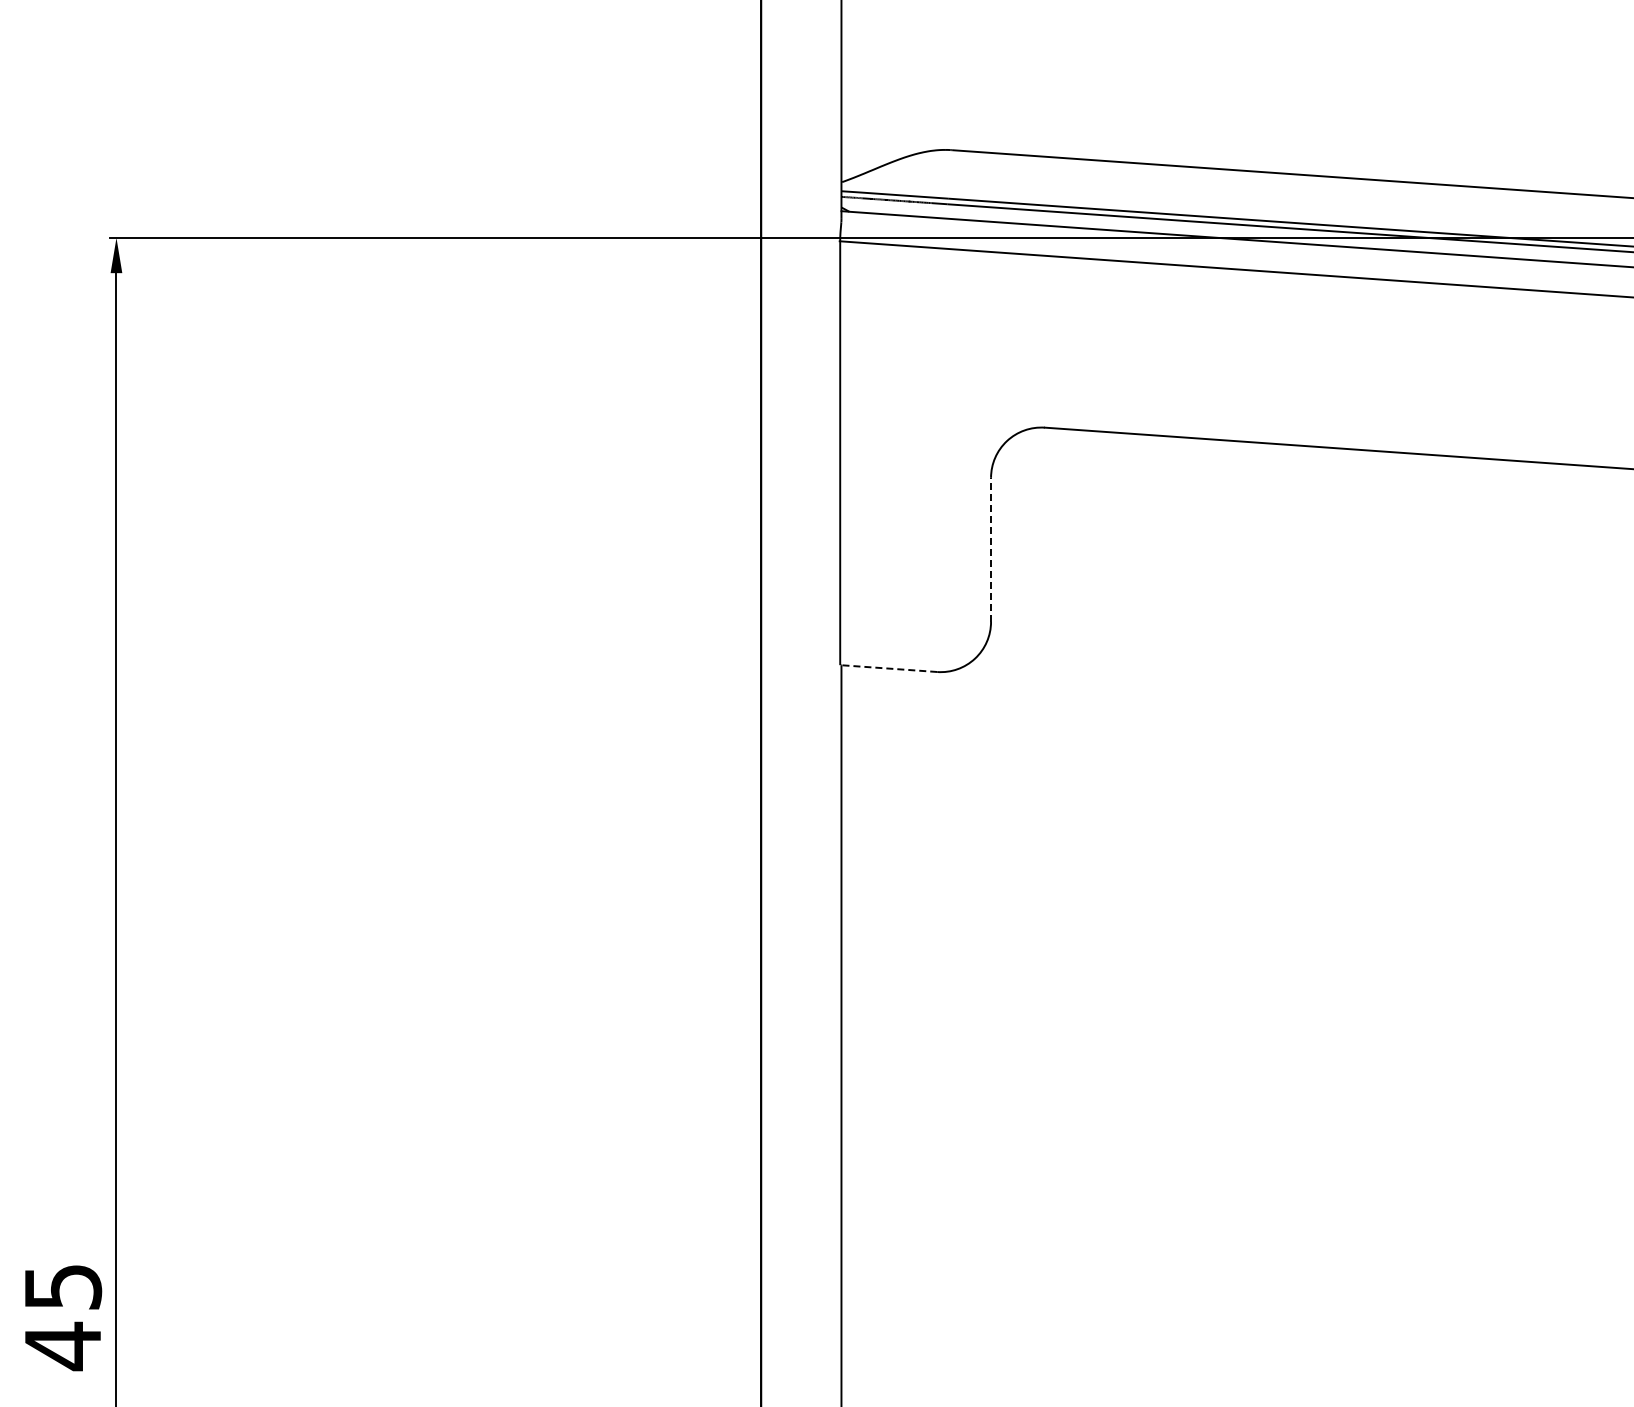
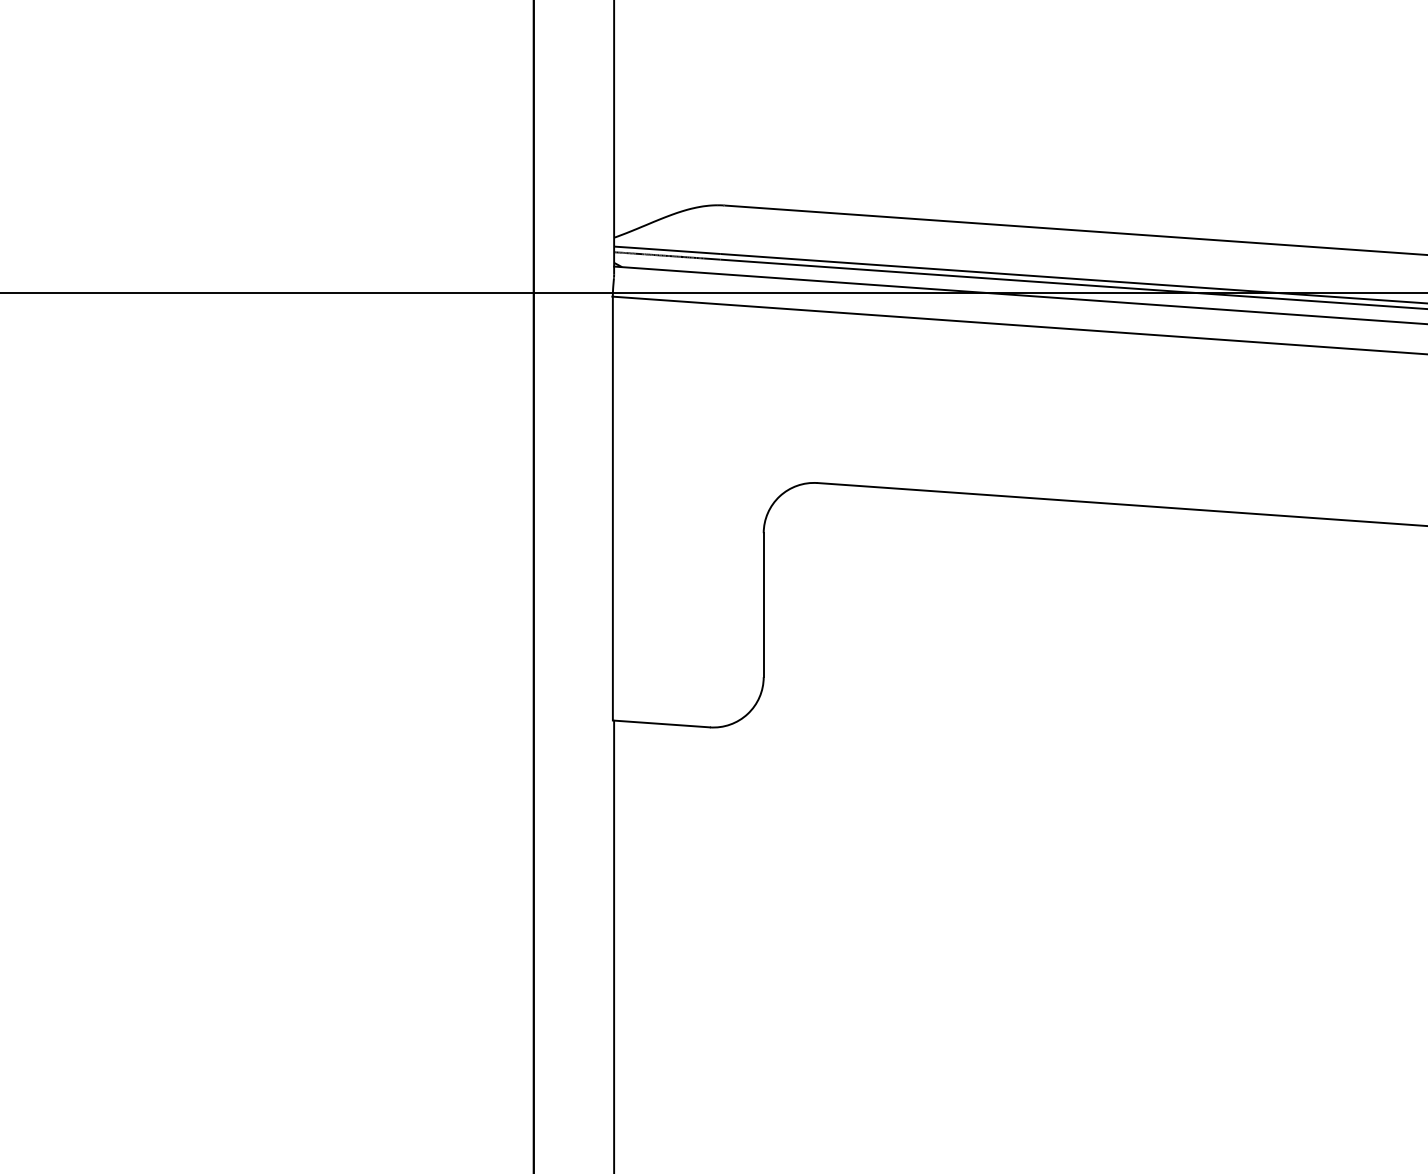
line: (991, 549) -> (764, 604), dashed -> solid
line: (888, 668) -> (661, 723), dashed -> solid

